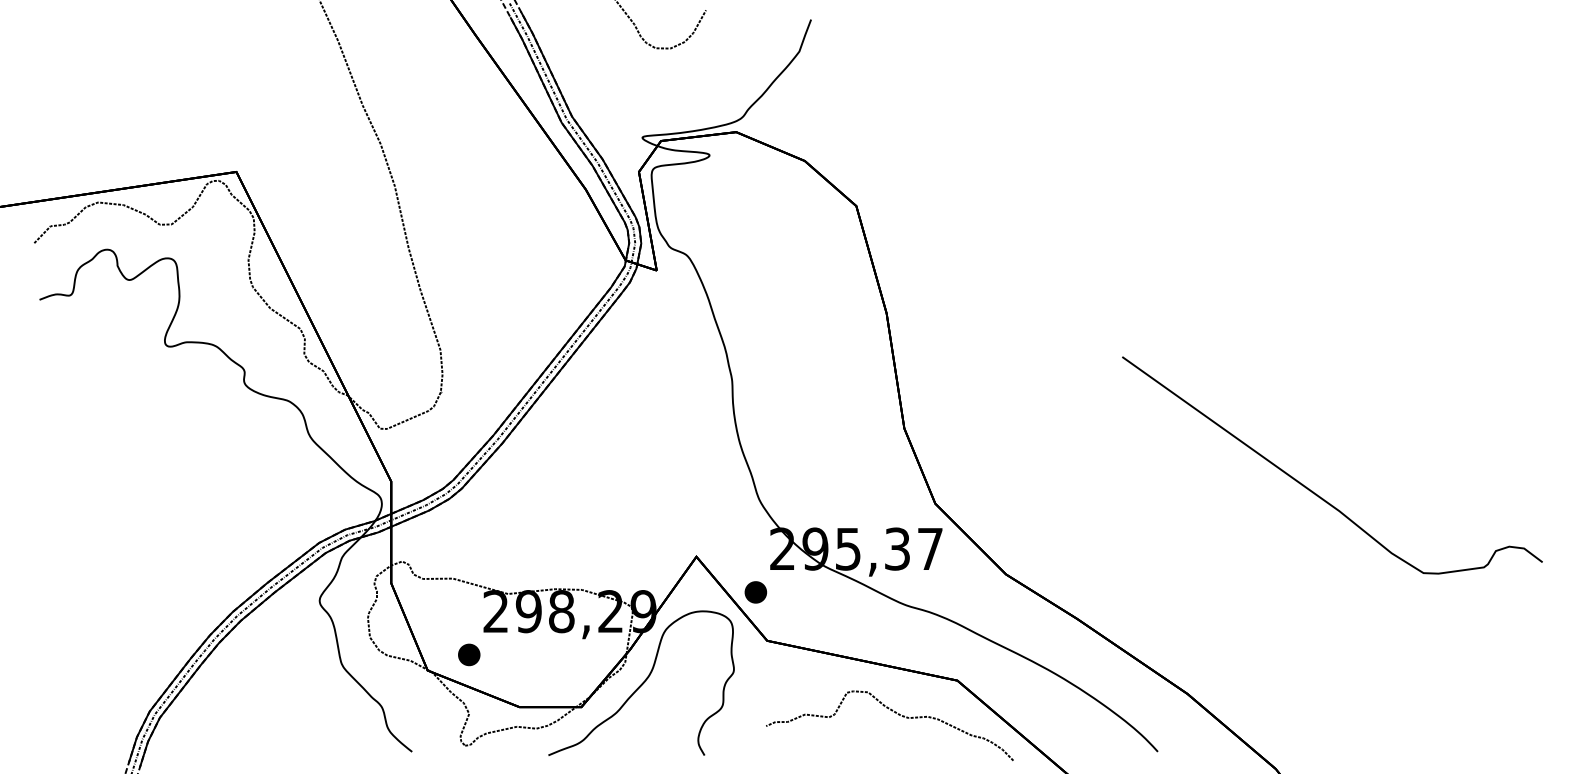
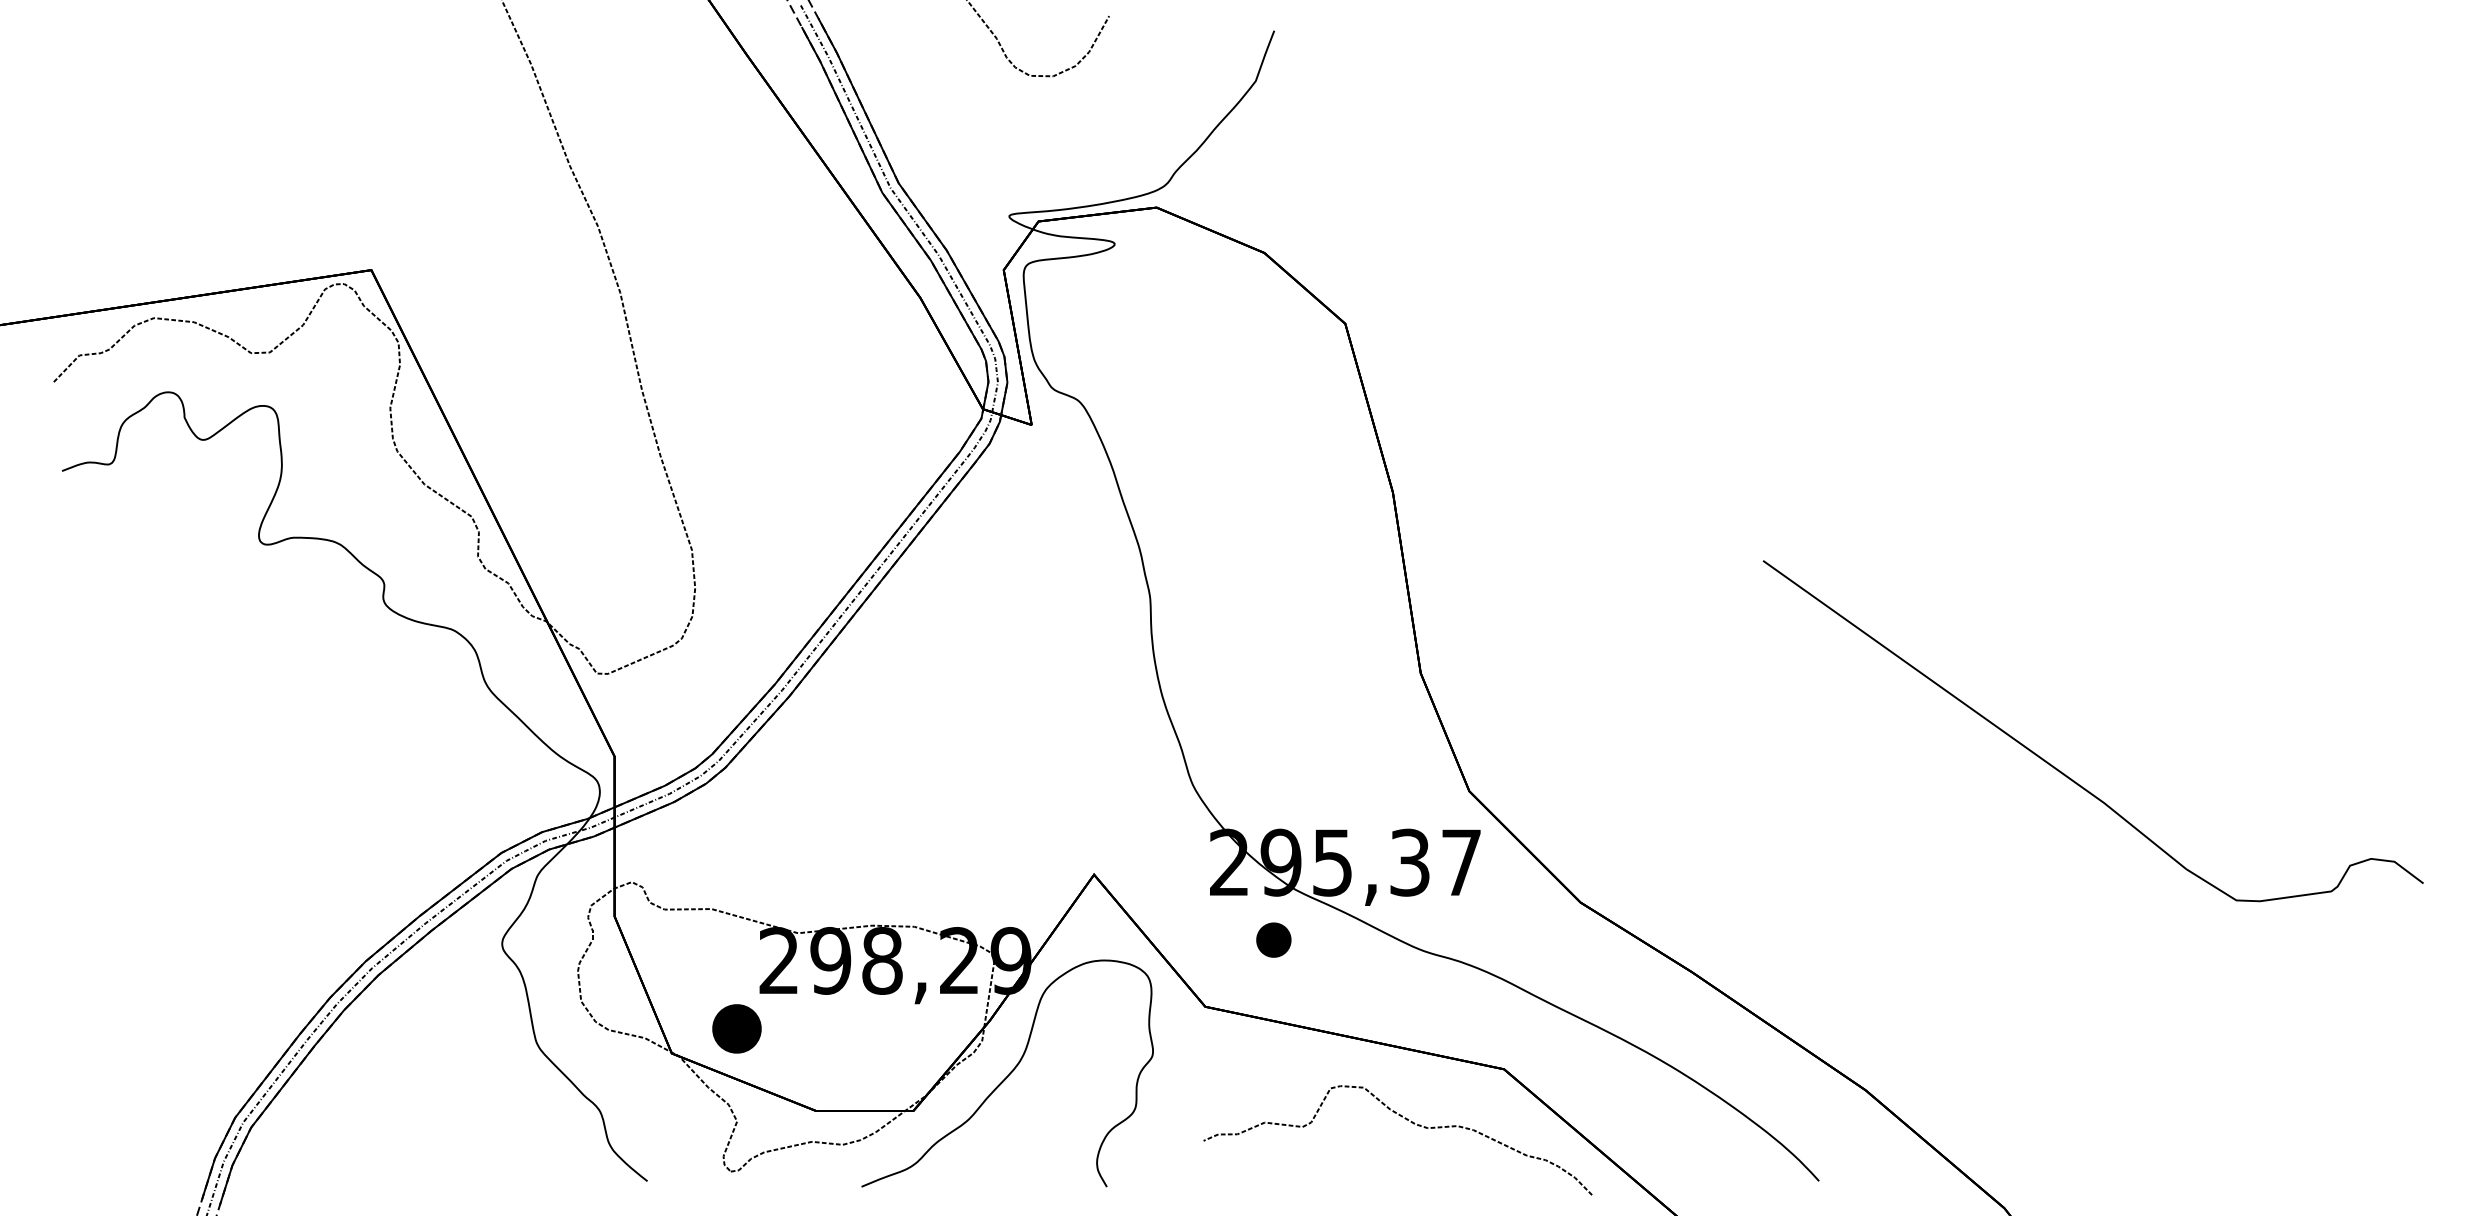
part: (755, 592) -> (1273, 940), moved
part: (469, 654) -> (737, 1028), size x1.4

